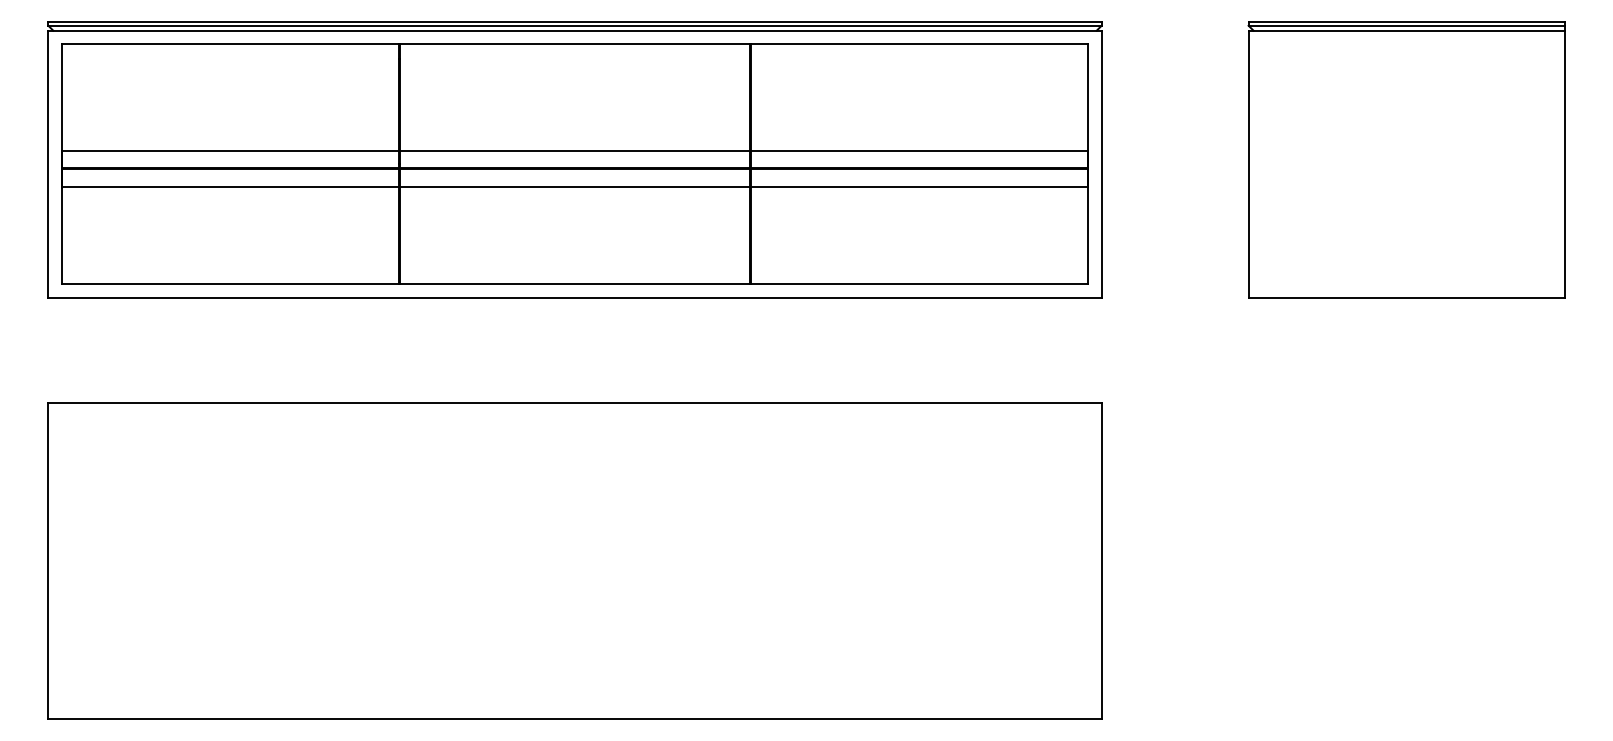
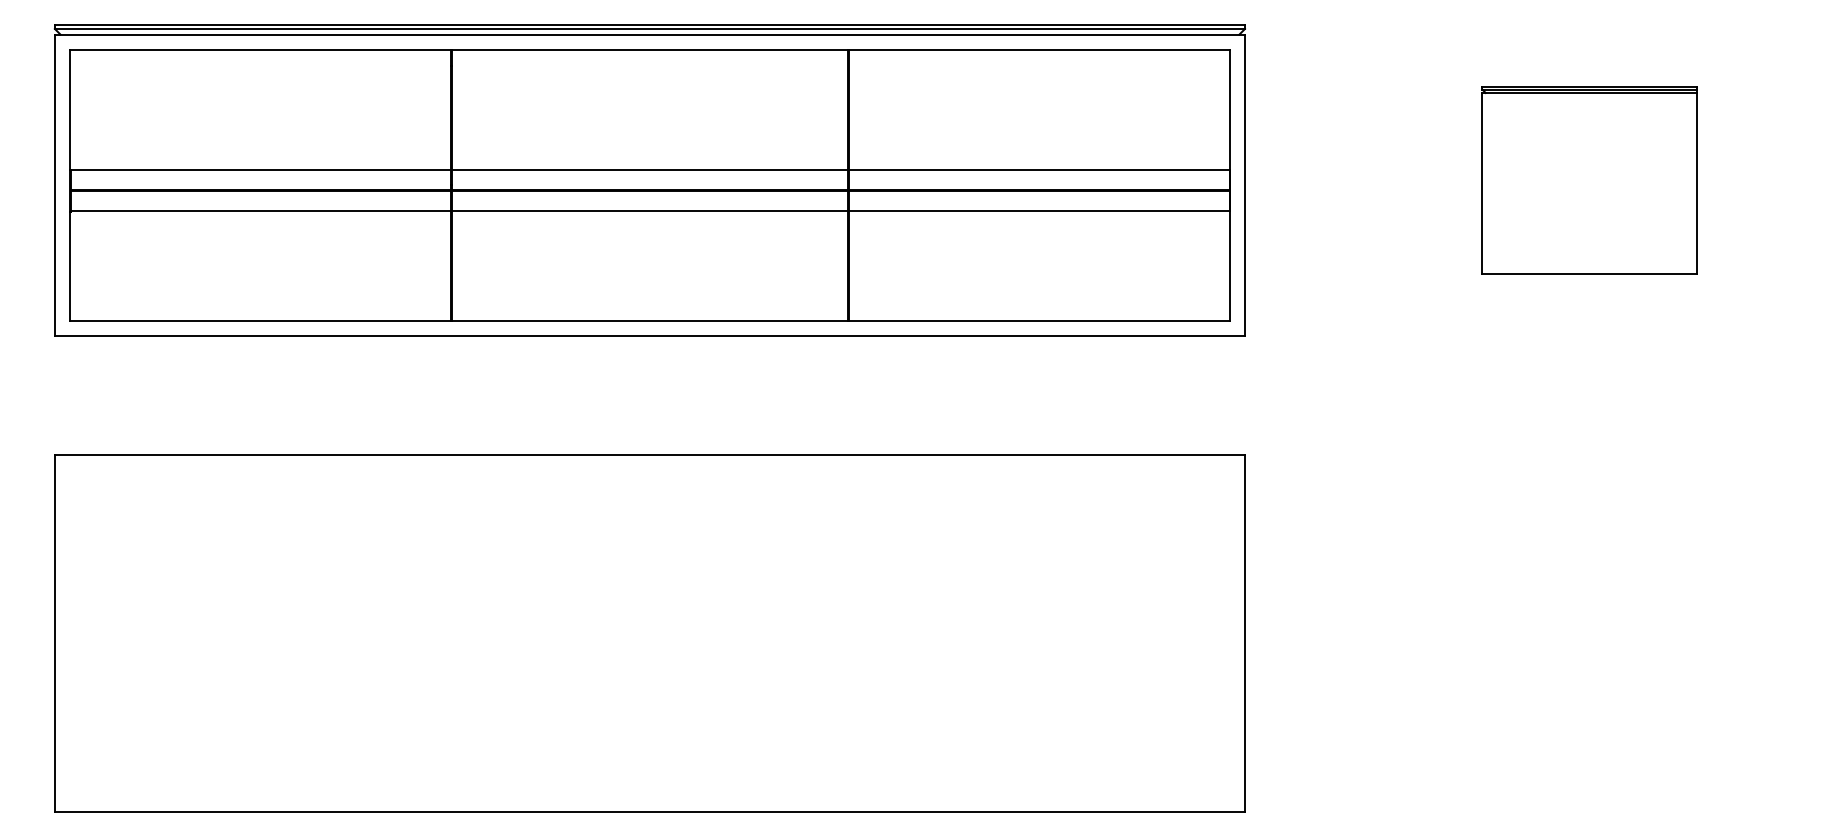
part: (1406, 159) -> (1589, 180), size x0.6

